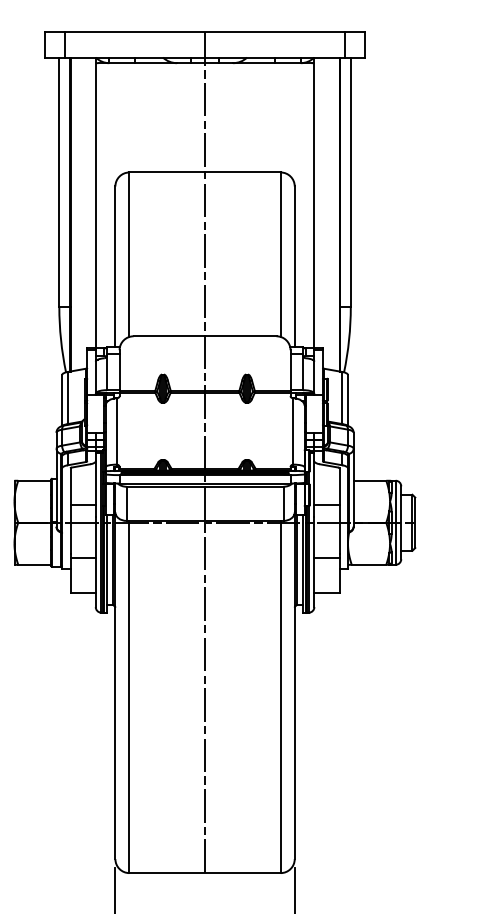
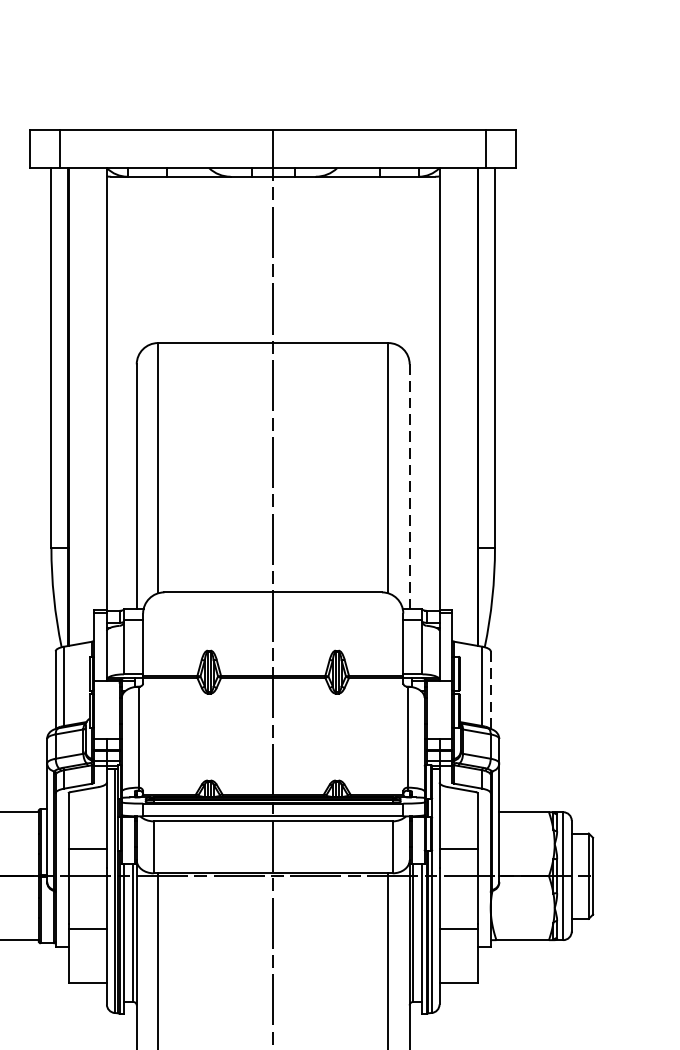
line: (294, 266) -> (409, 486), solid -> dashed
line: (348, 400) -> (491, 690), solid -> dashed

